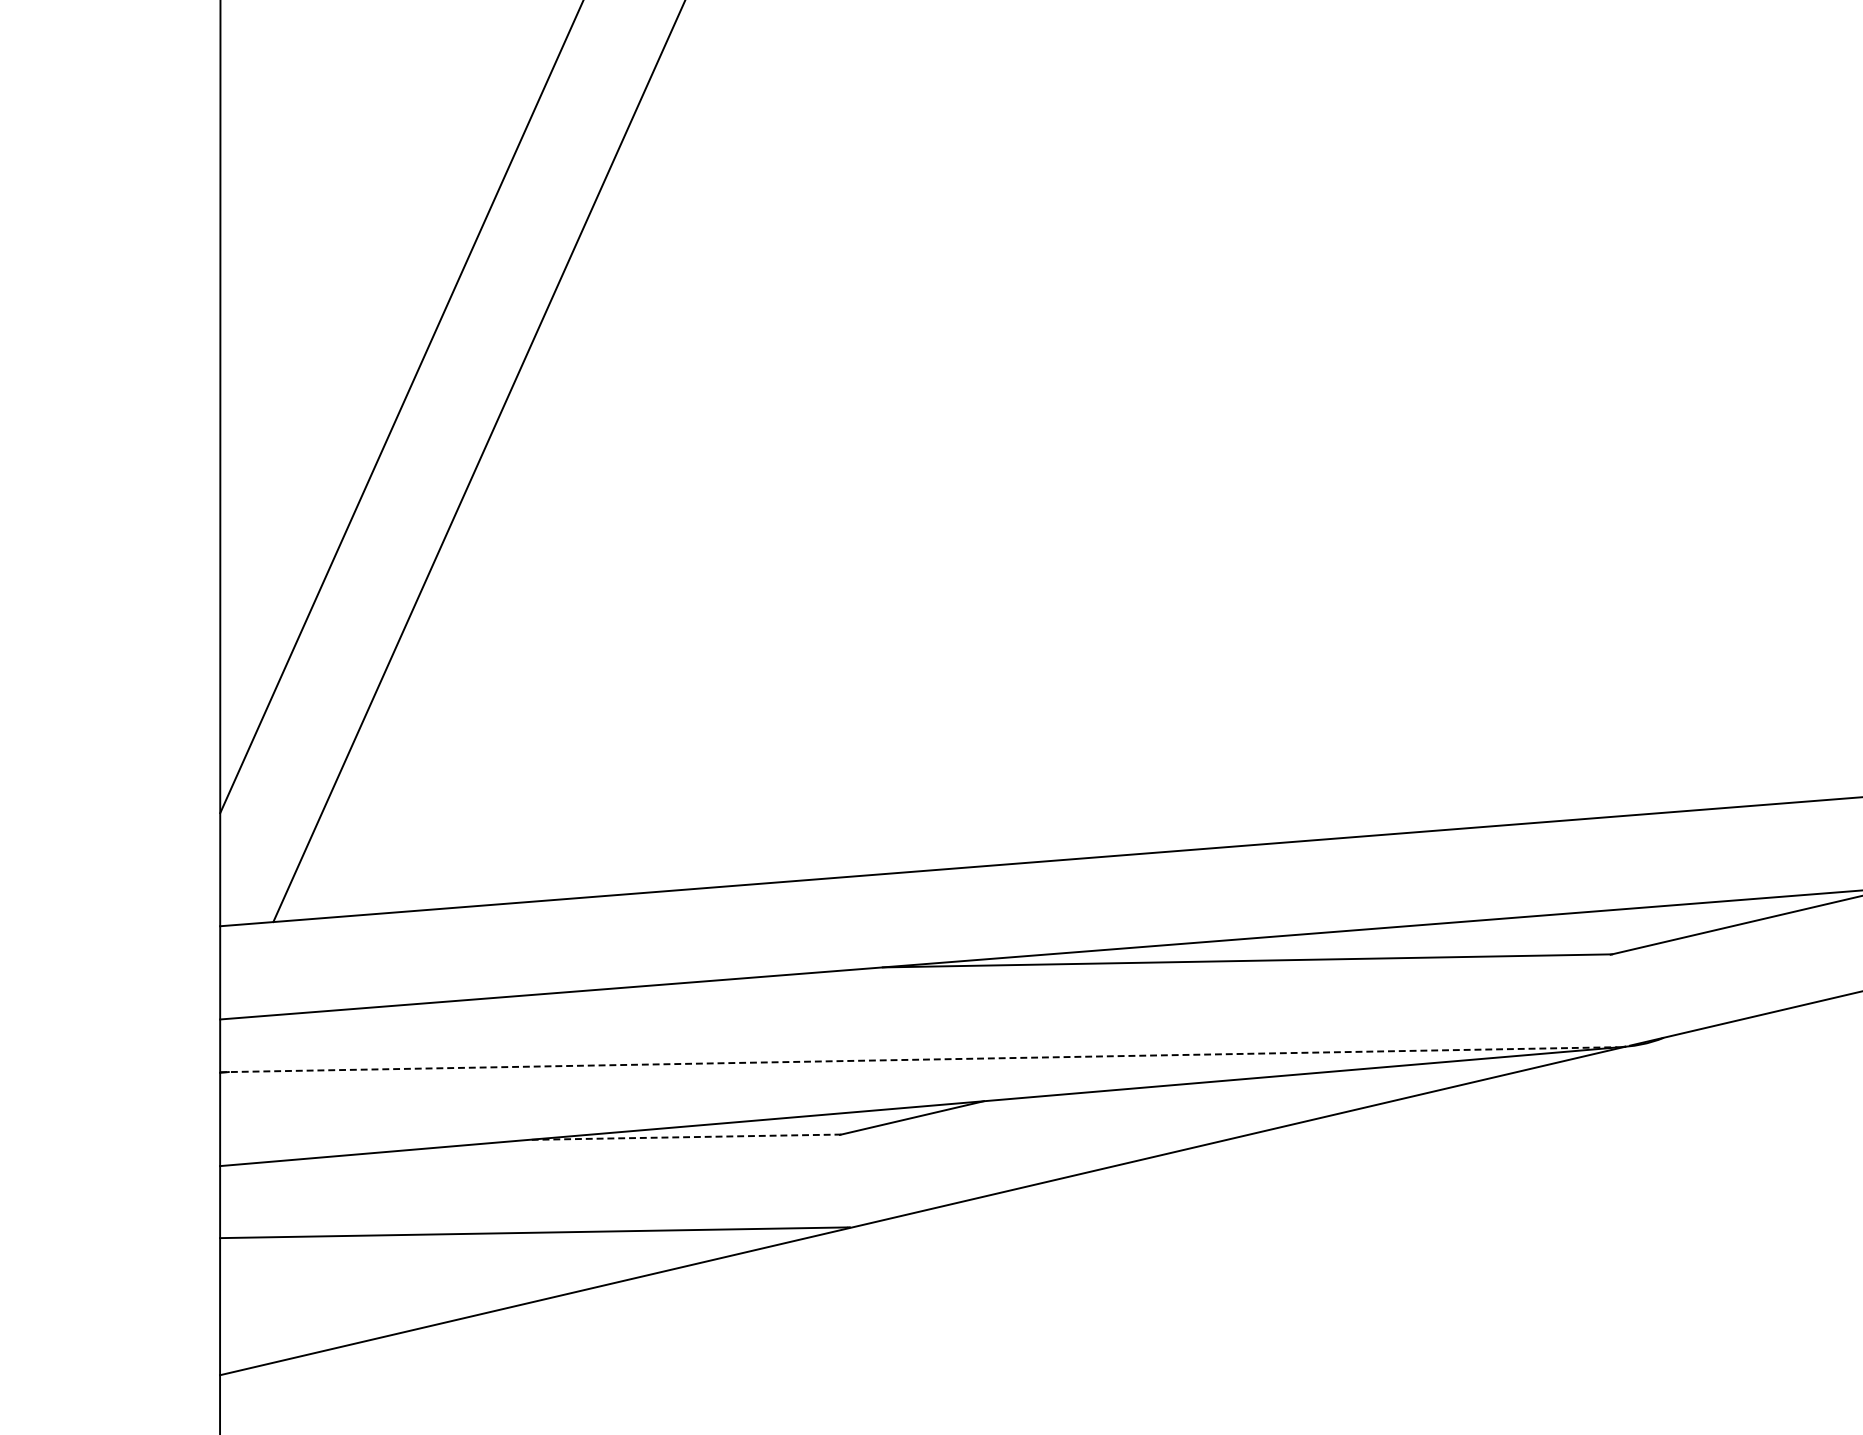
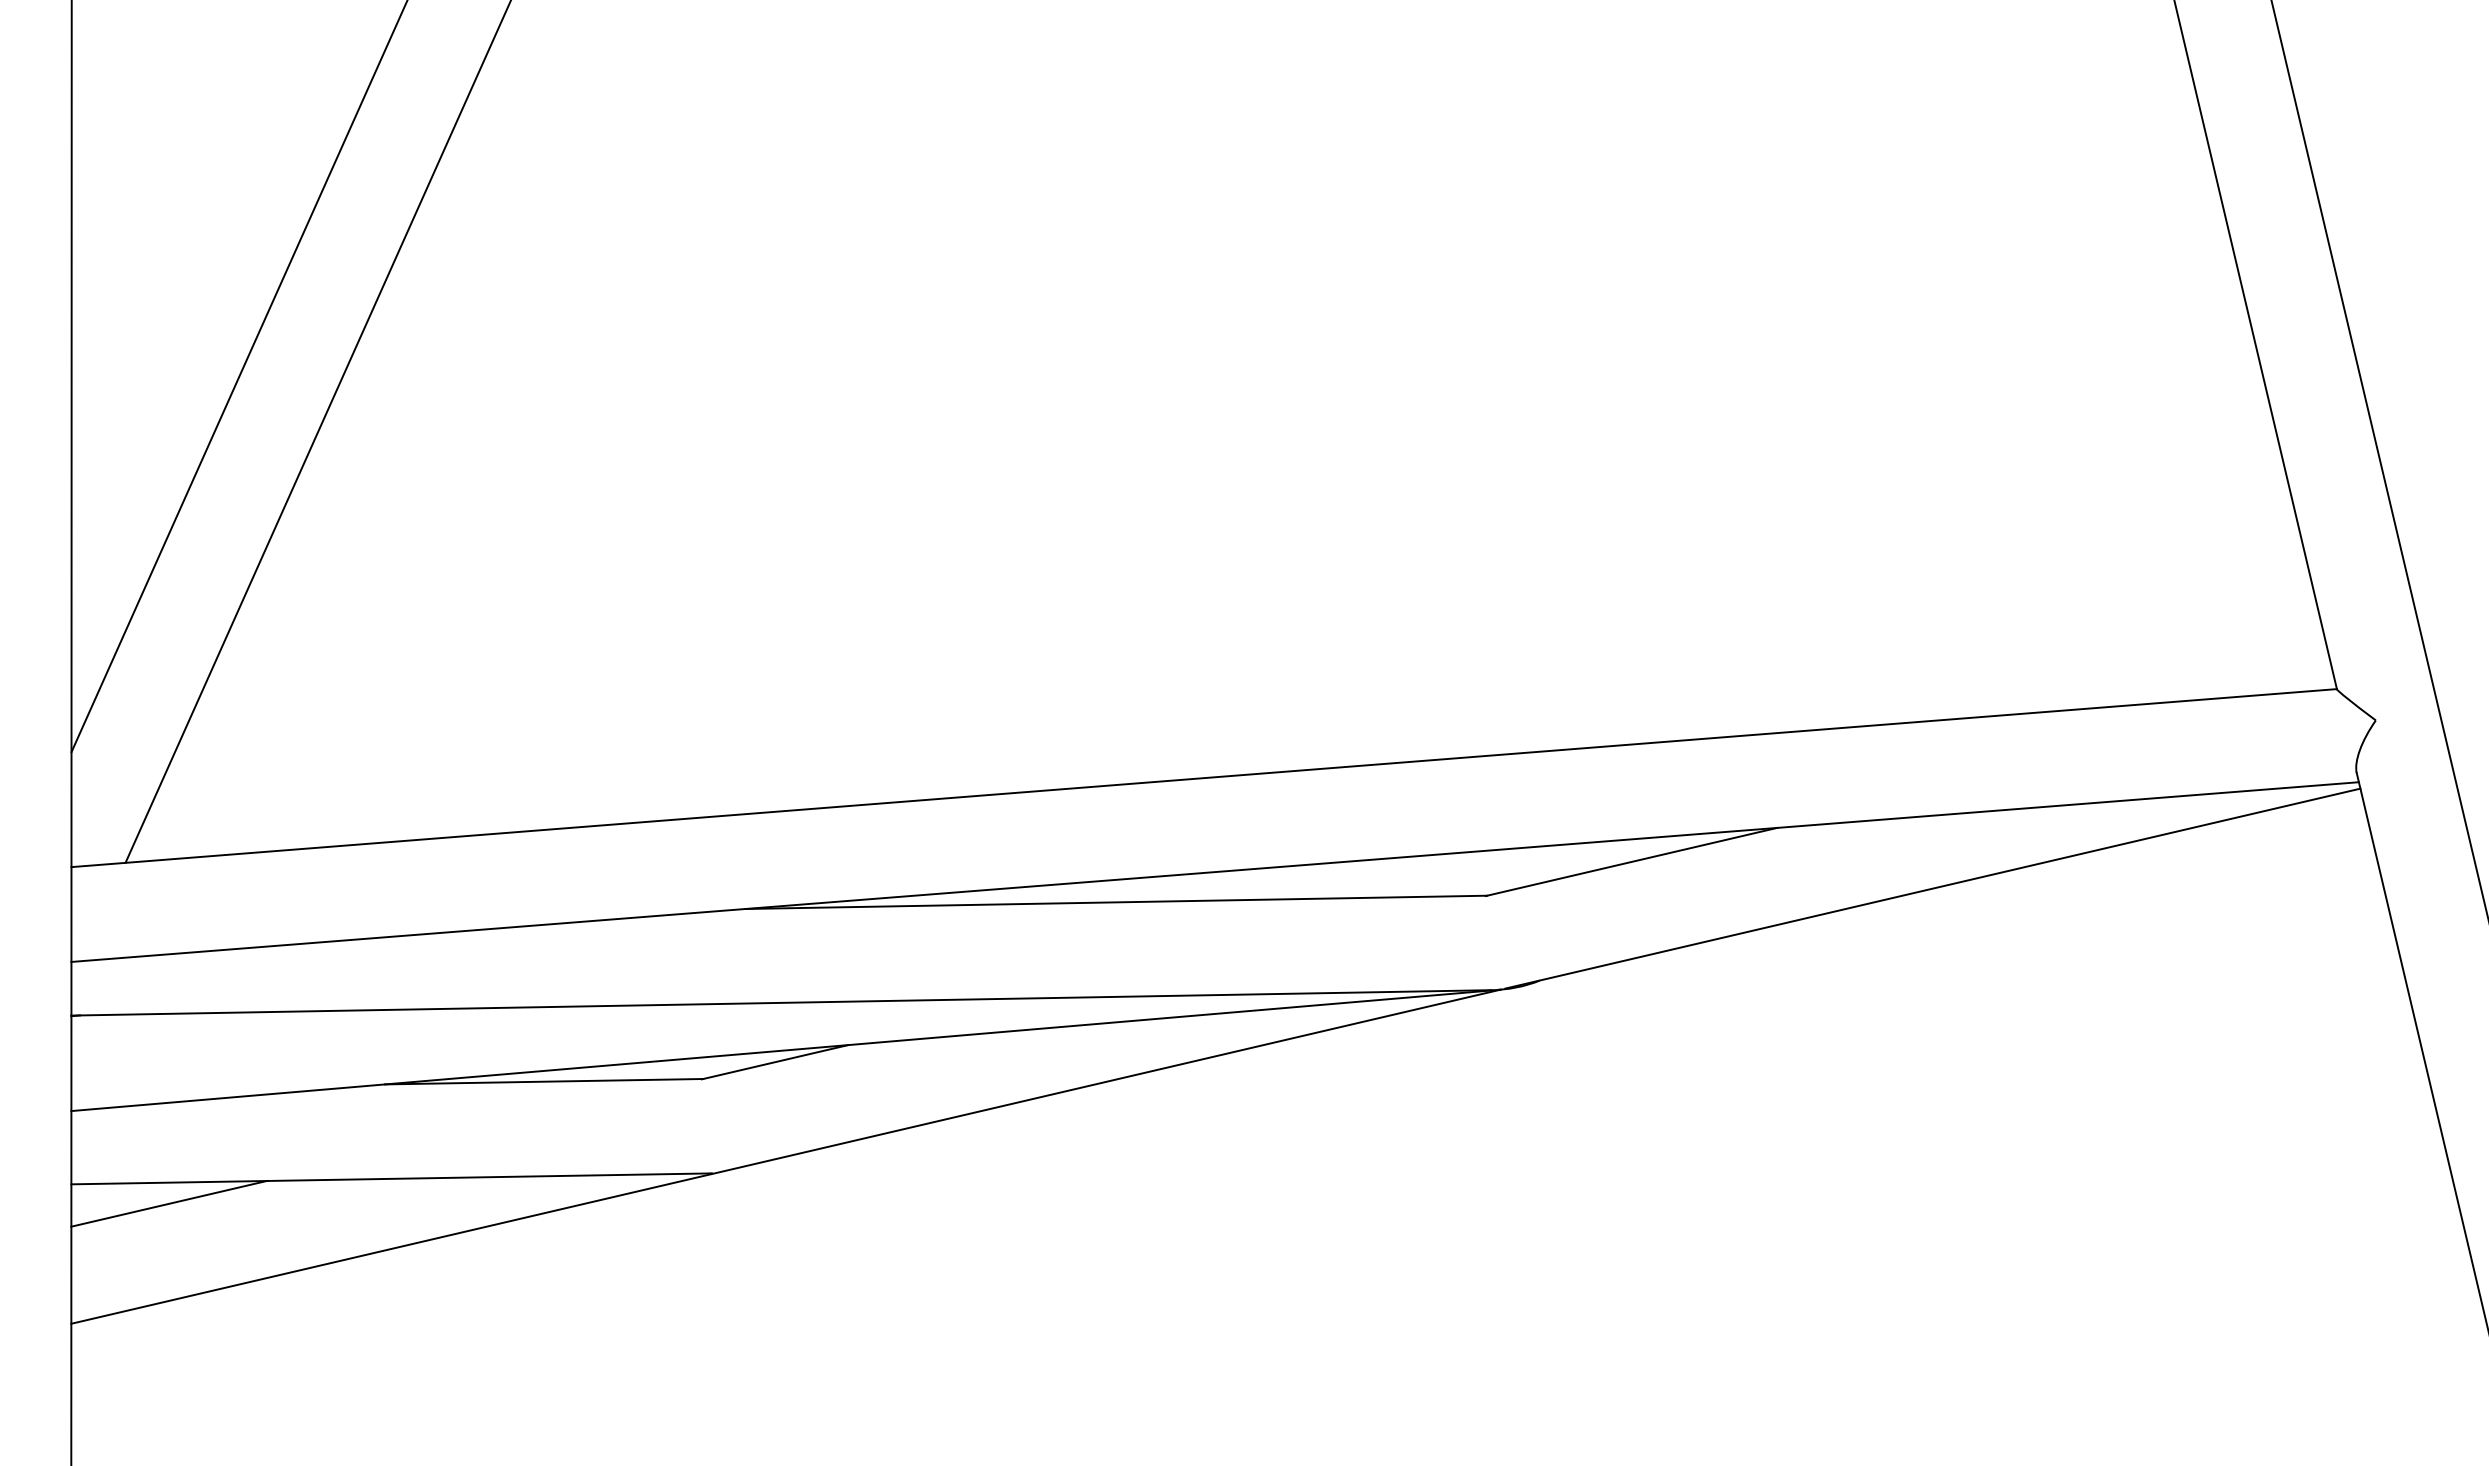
line: (917, 1059) -> (780, 1002), dashed -> solid
line: (684, 1137) -> (543, 1081), dashed -> solid
line: (315, 1256) -> (168, 1203), added

